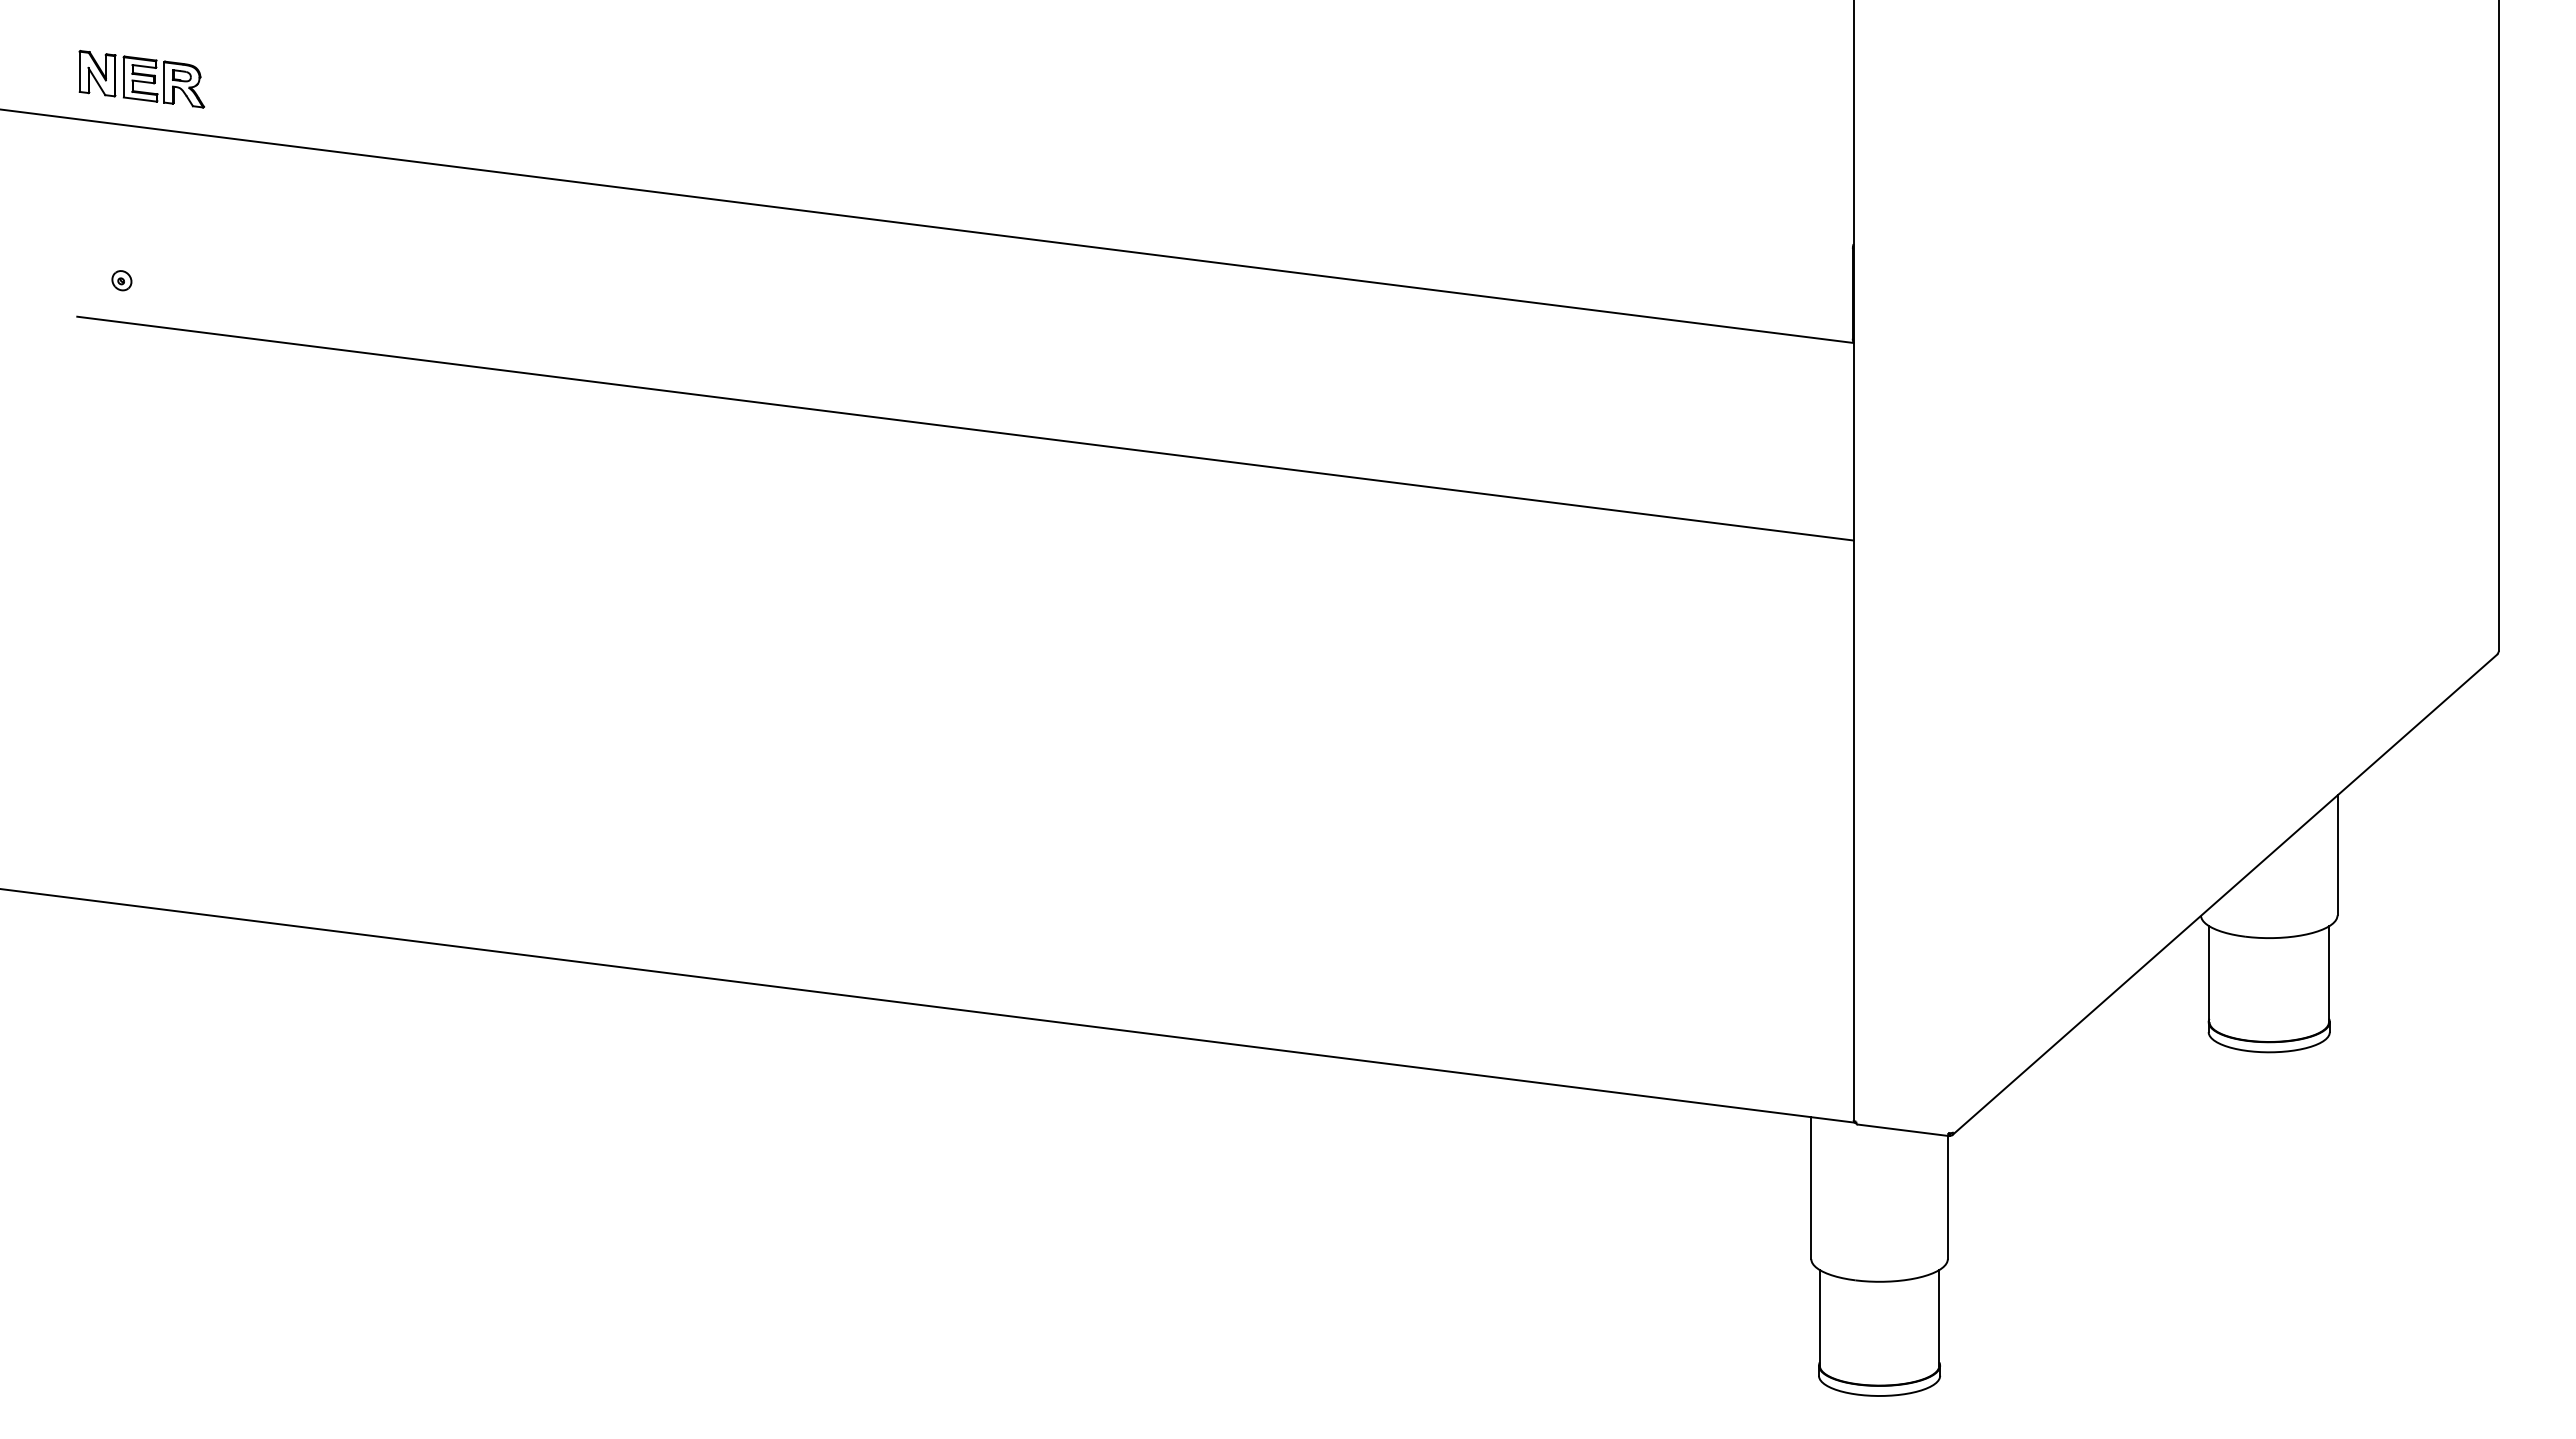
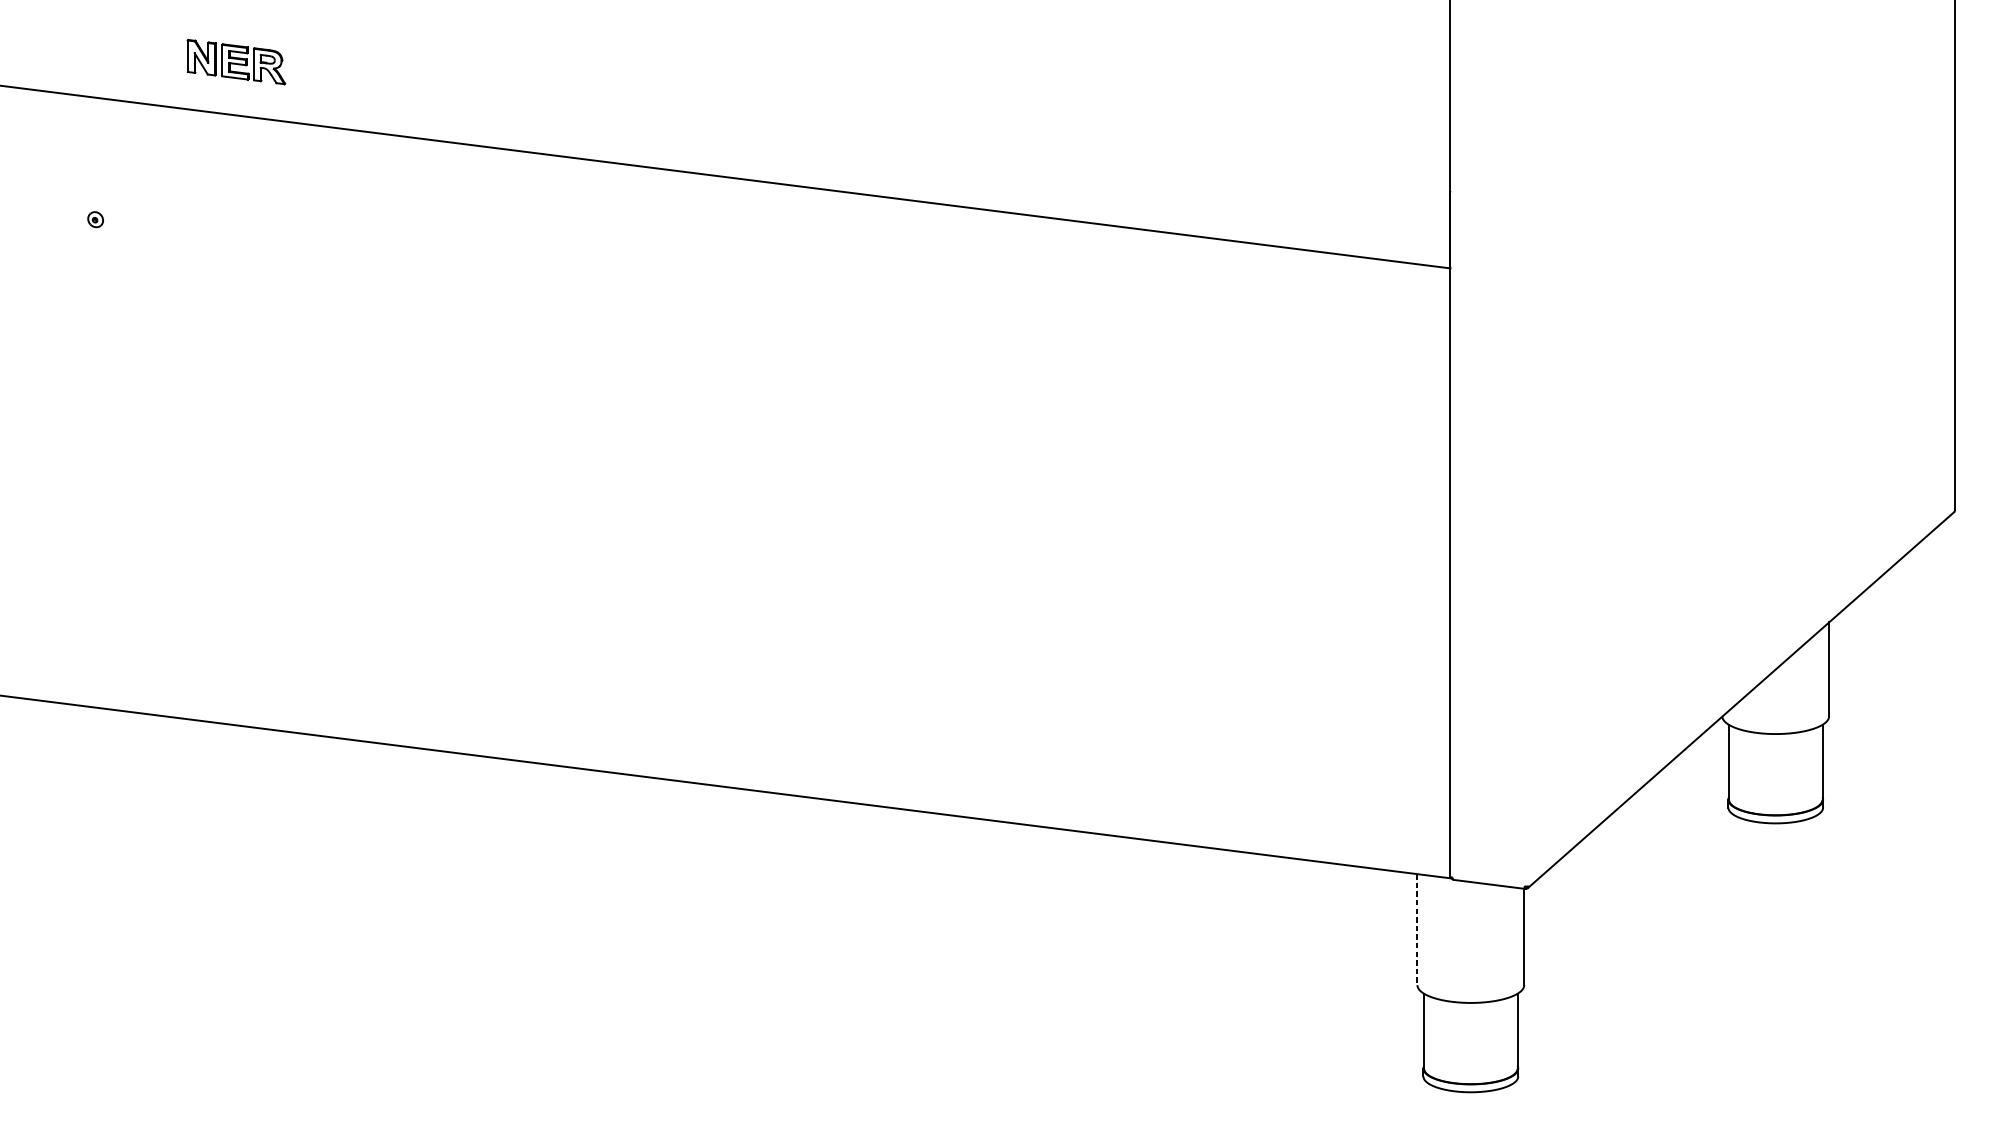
part: (141, 79) -> (236, 62), moved
line: (965, 428) -> (755, 335), removed
line: (1811, 1188) -> (1417, 929), solid -> dashed

